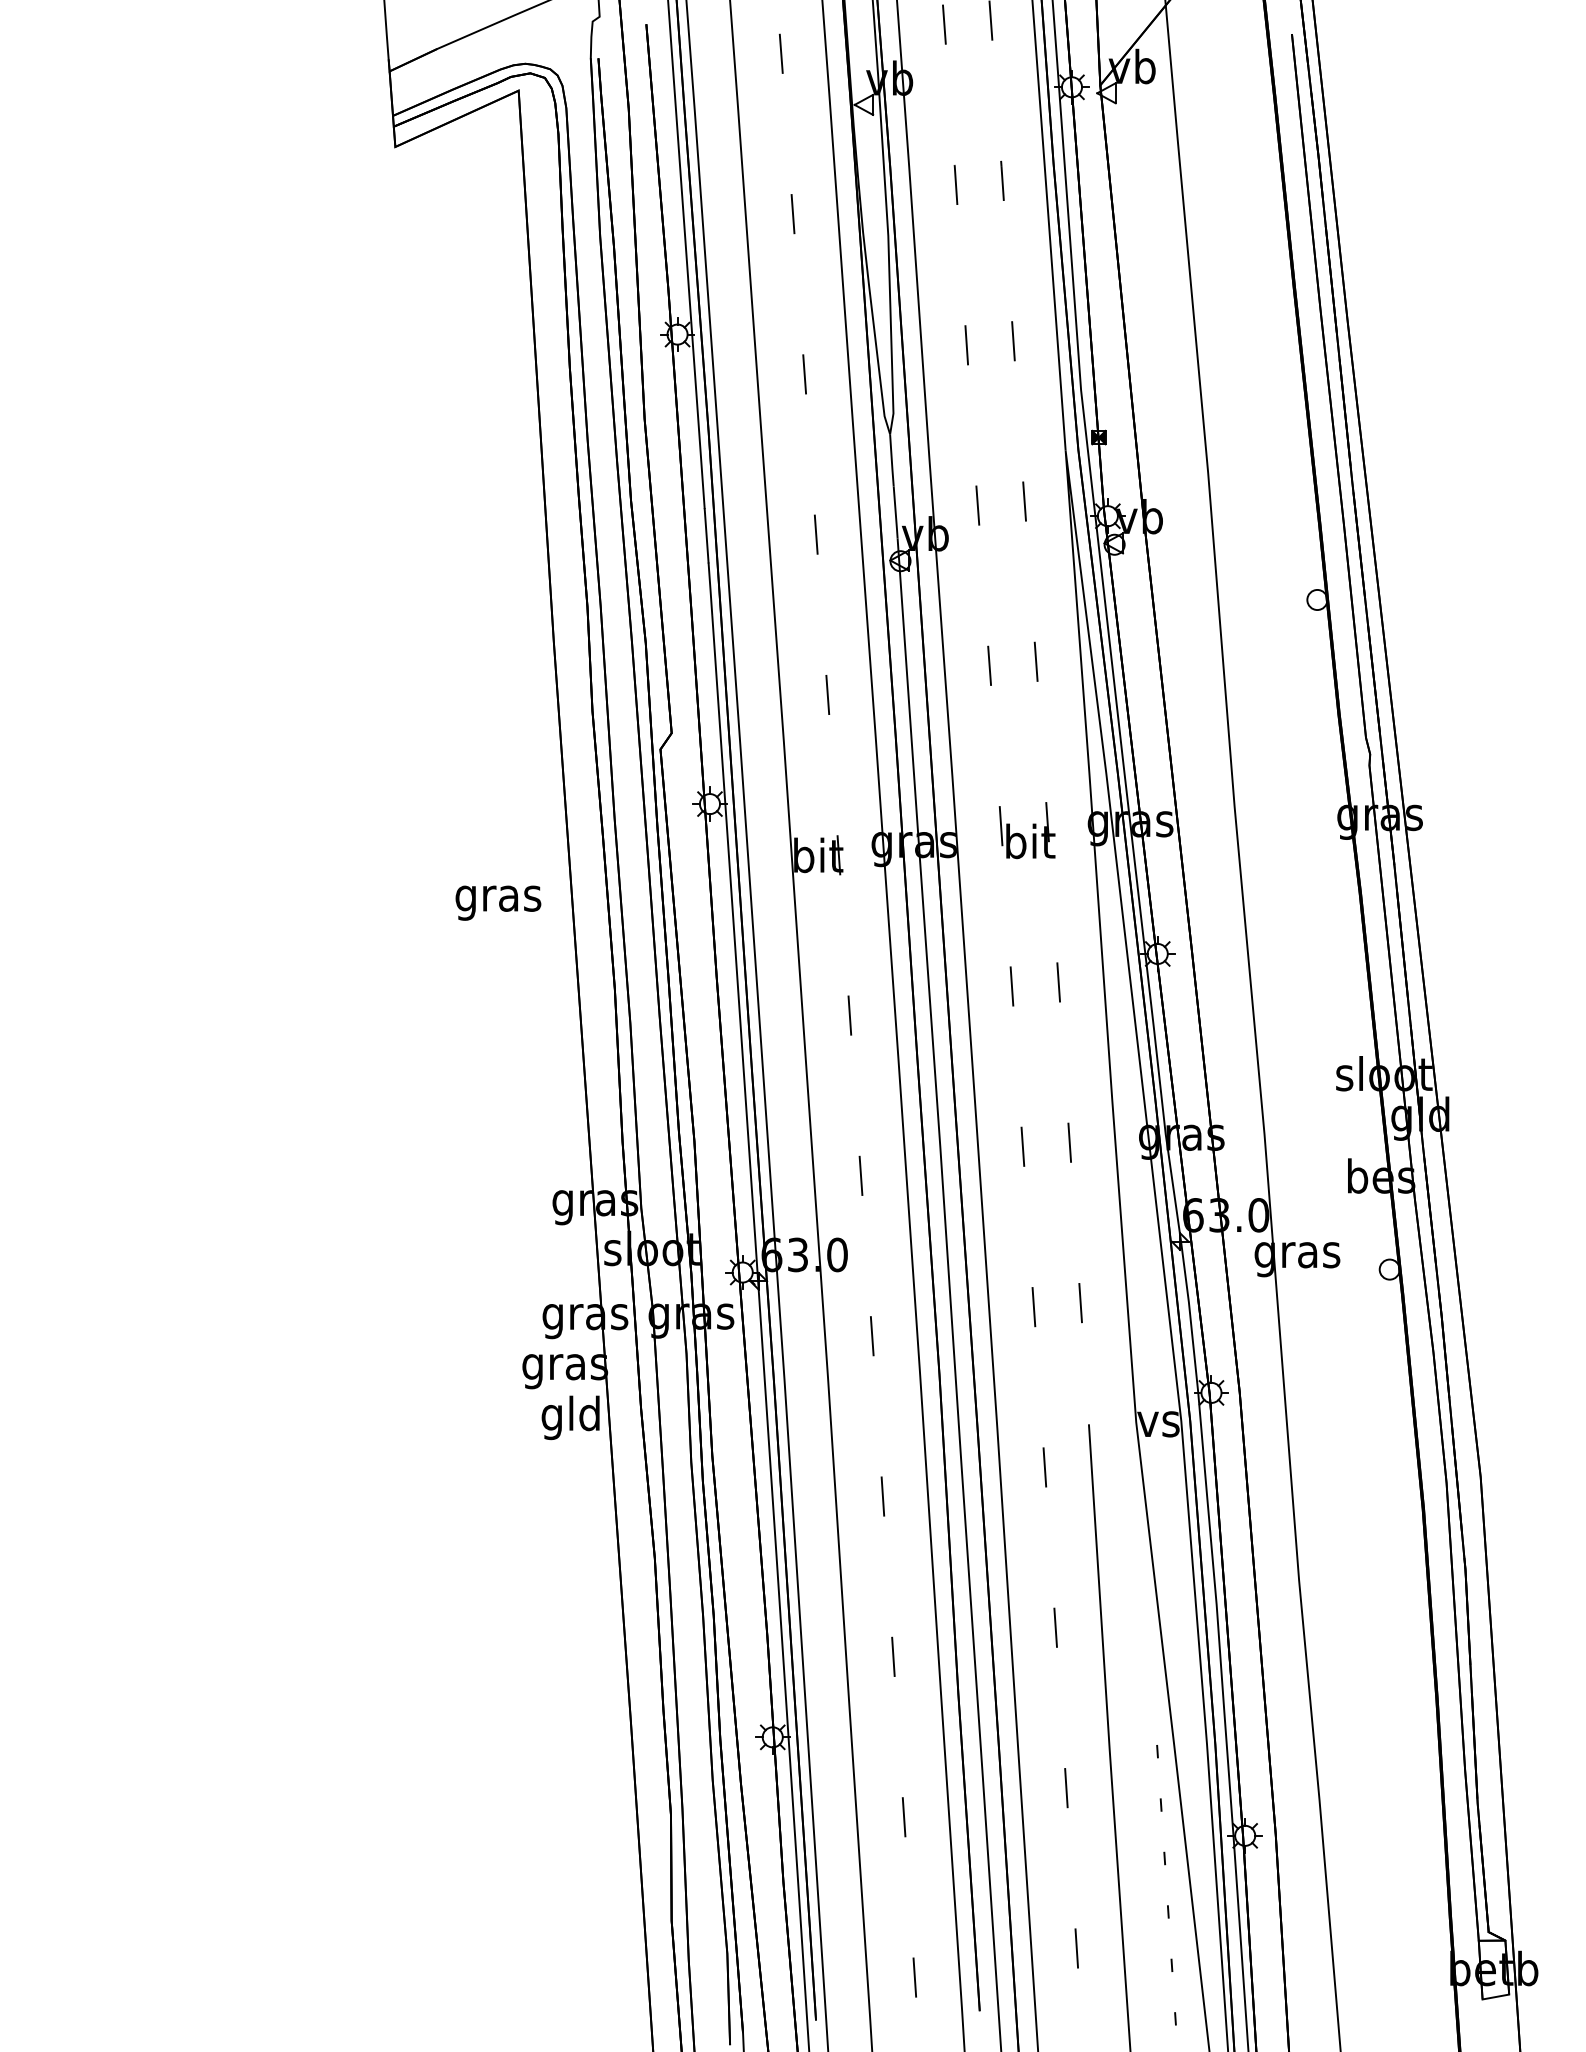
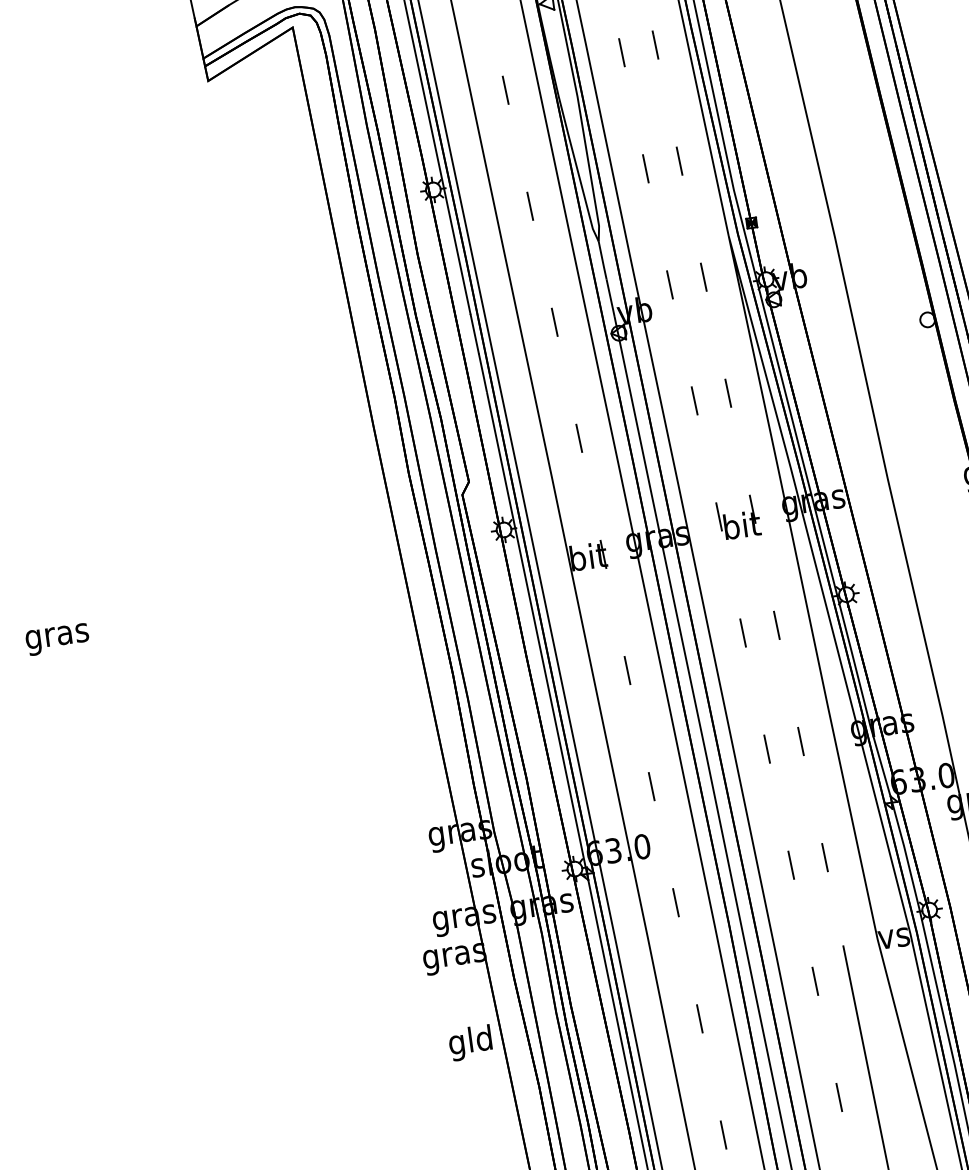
text: (498, 902) -> (57, 639), moved
text: (570, 1417) -> (470, 1042), moved

